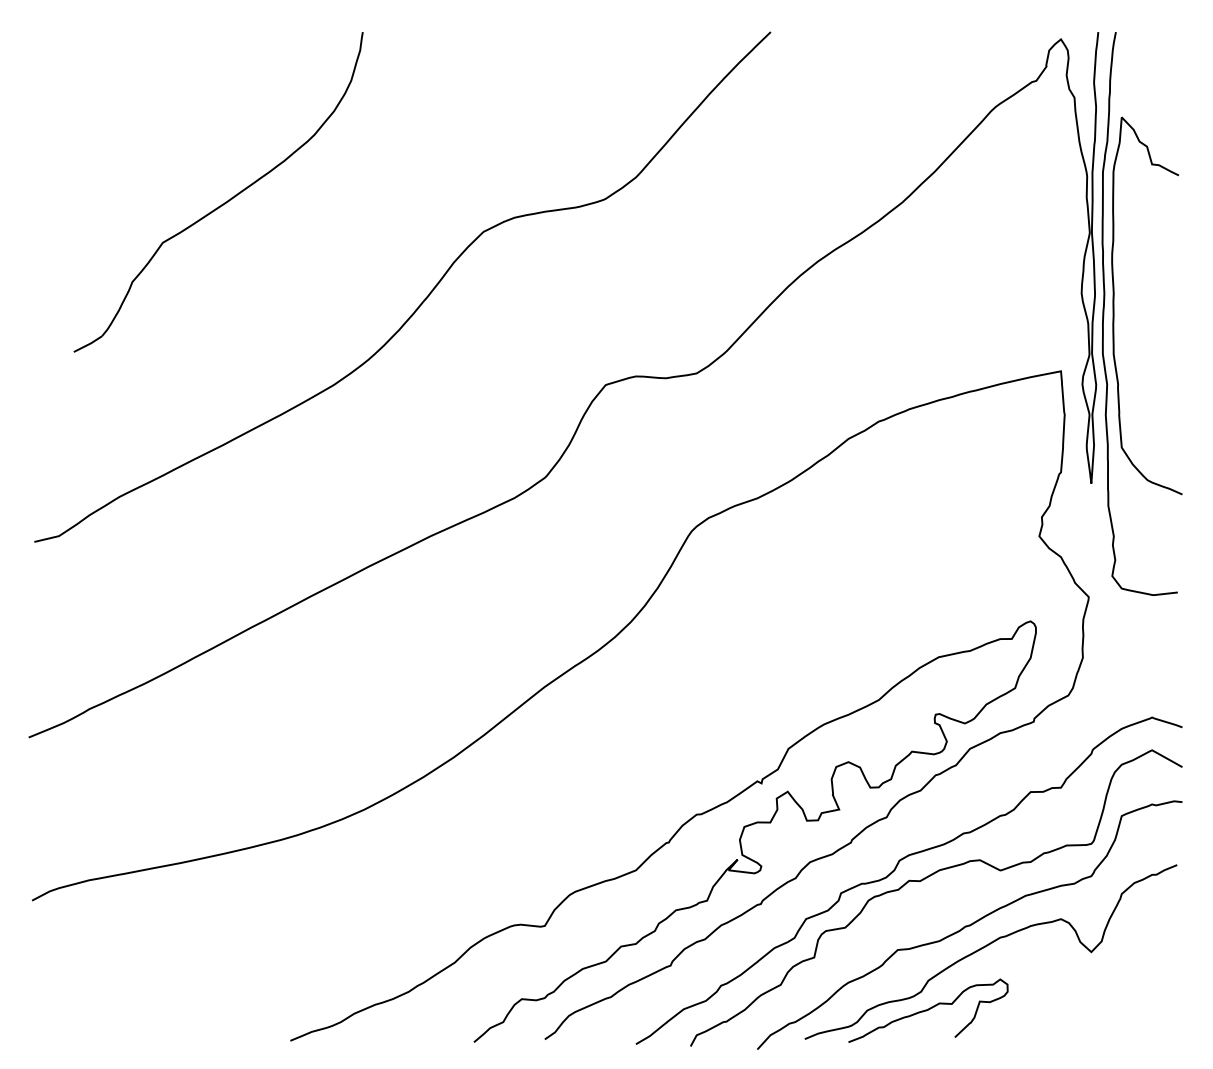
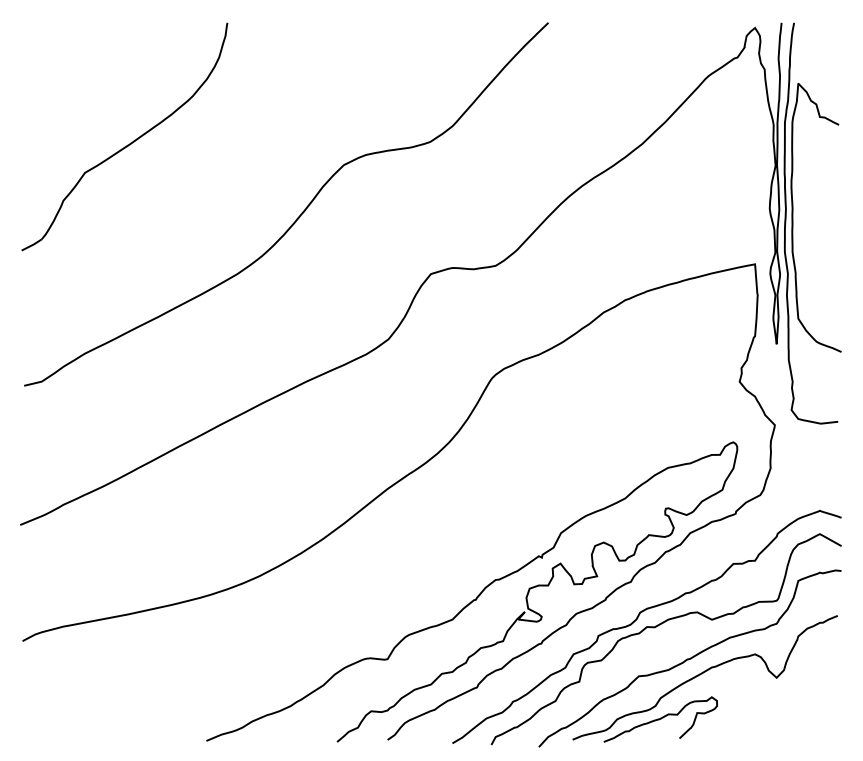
part: (225, 201) -> (129, 143), moved

